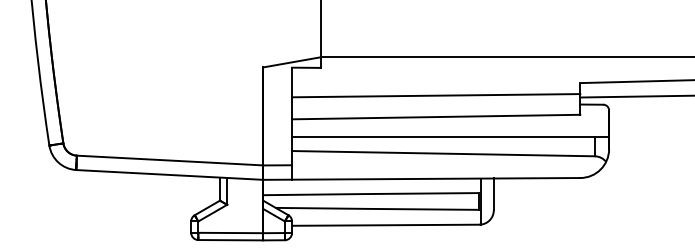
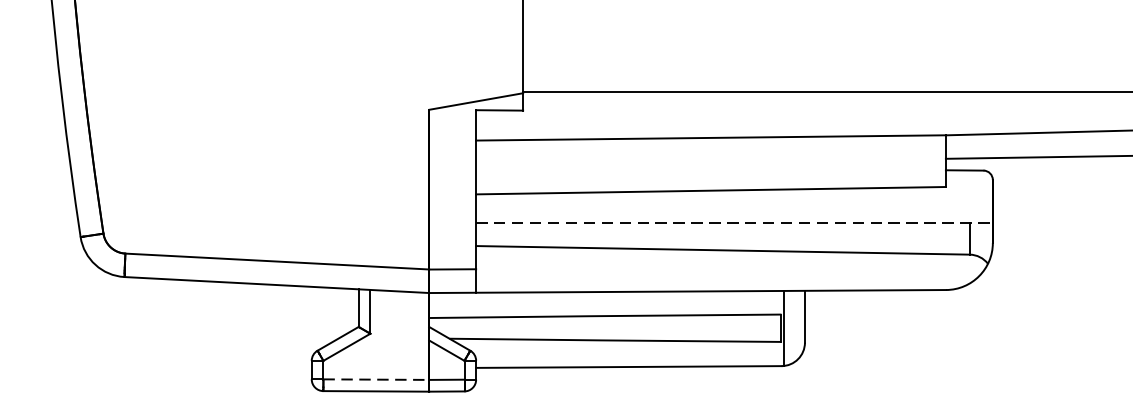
line: (436, 95) -> (711, 137), moved
line: (450, 136) -> (734, 222), solid -> dashed
line: (231, 233) -> (377, 380), solid -> dashed

